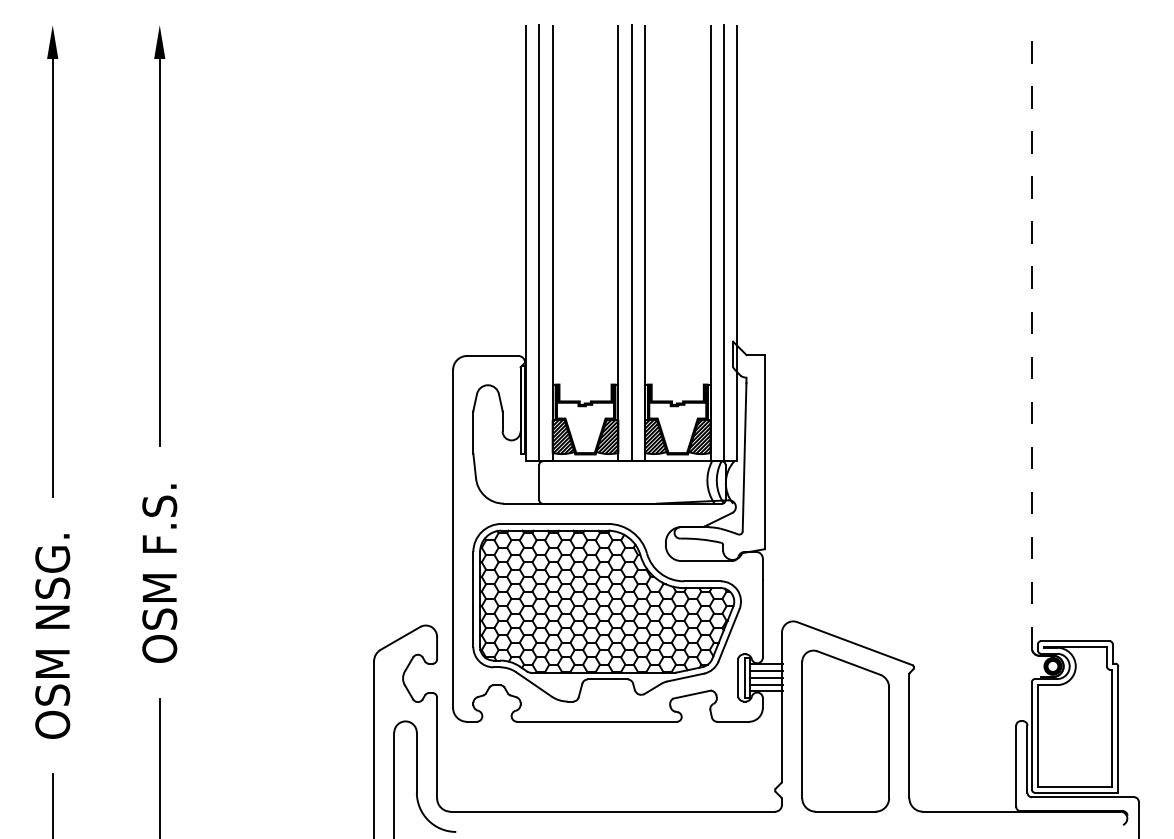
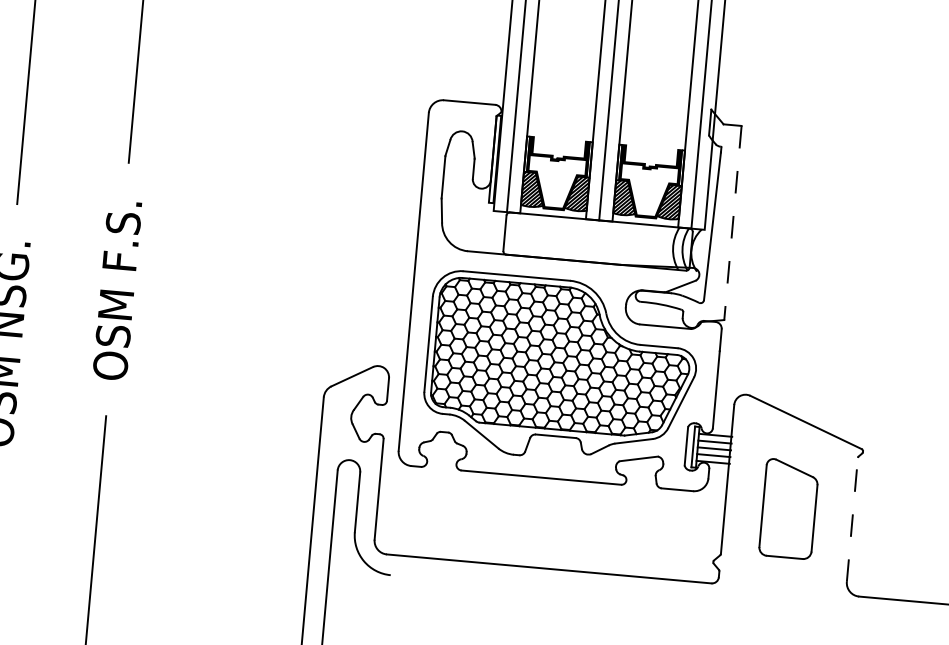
line: (764, 452) -> (732, 223), solid -> dashed
part: (845, 730) -> (789, 508), size x0.6
line: (909, 736) -> (852, 520), solid -> dashed

